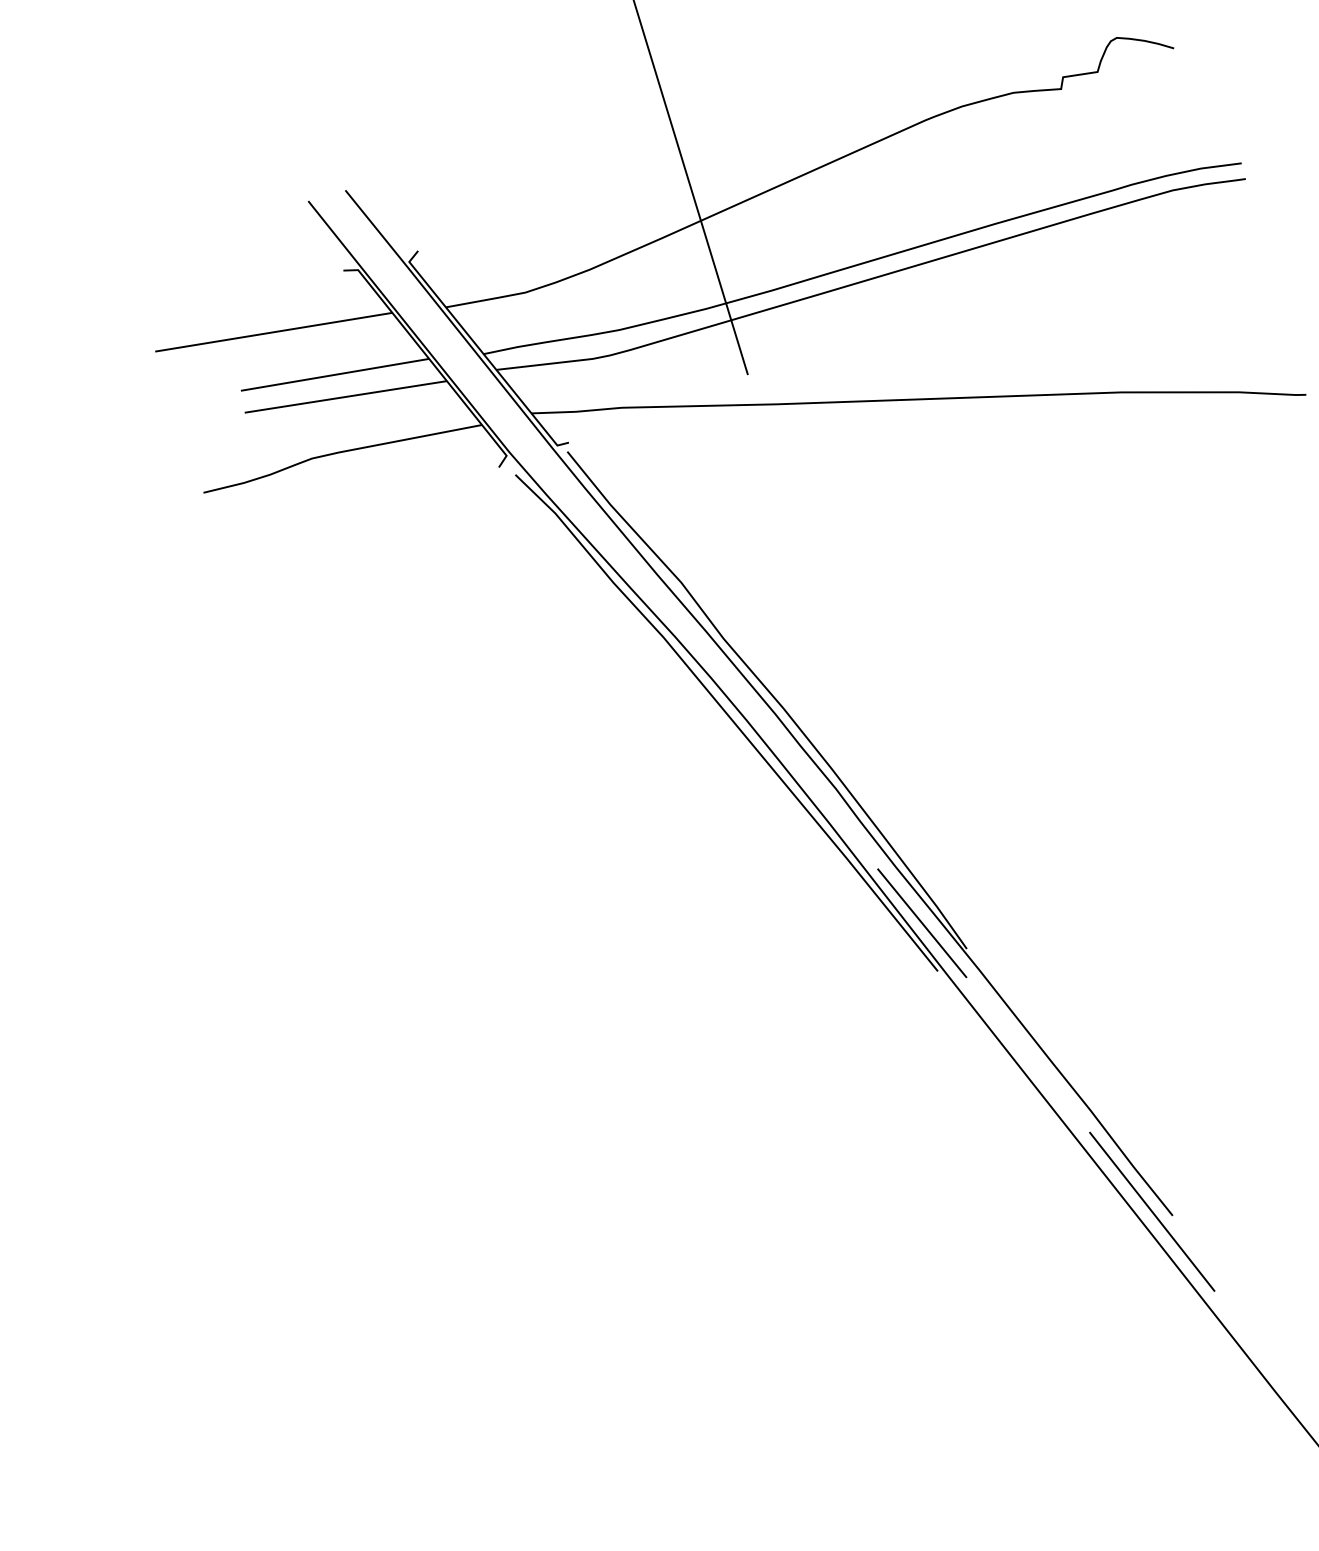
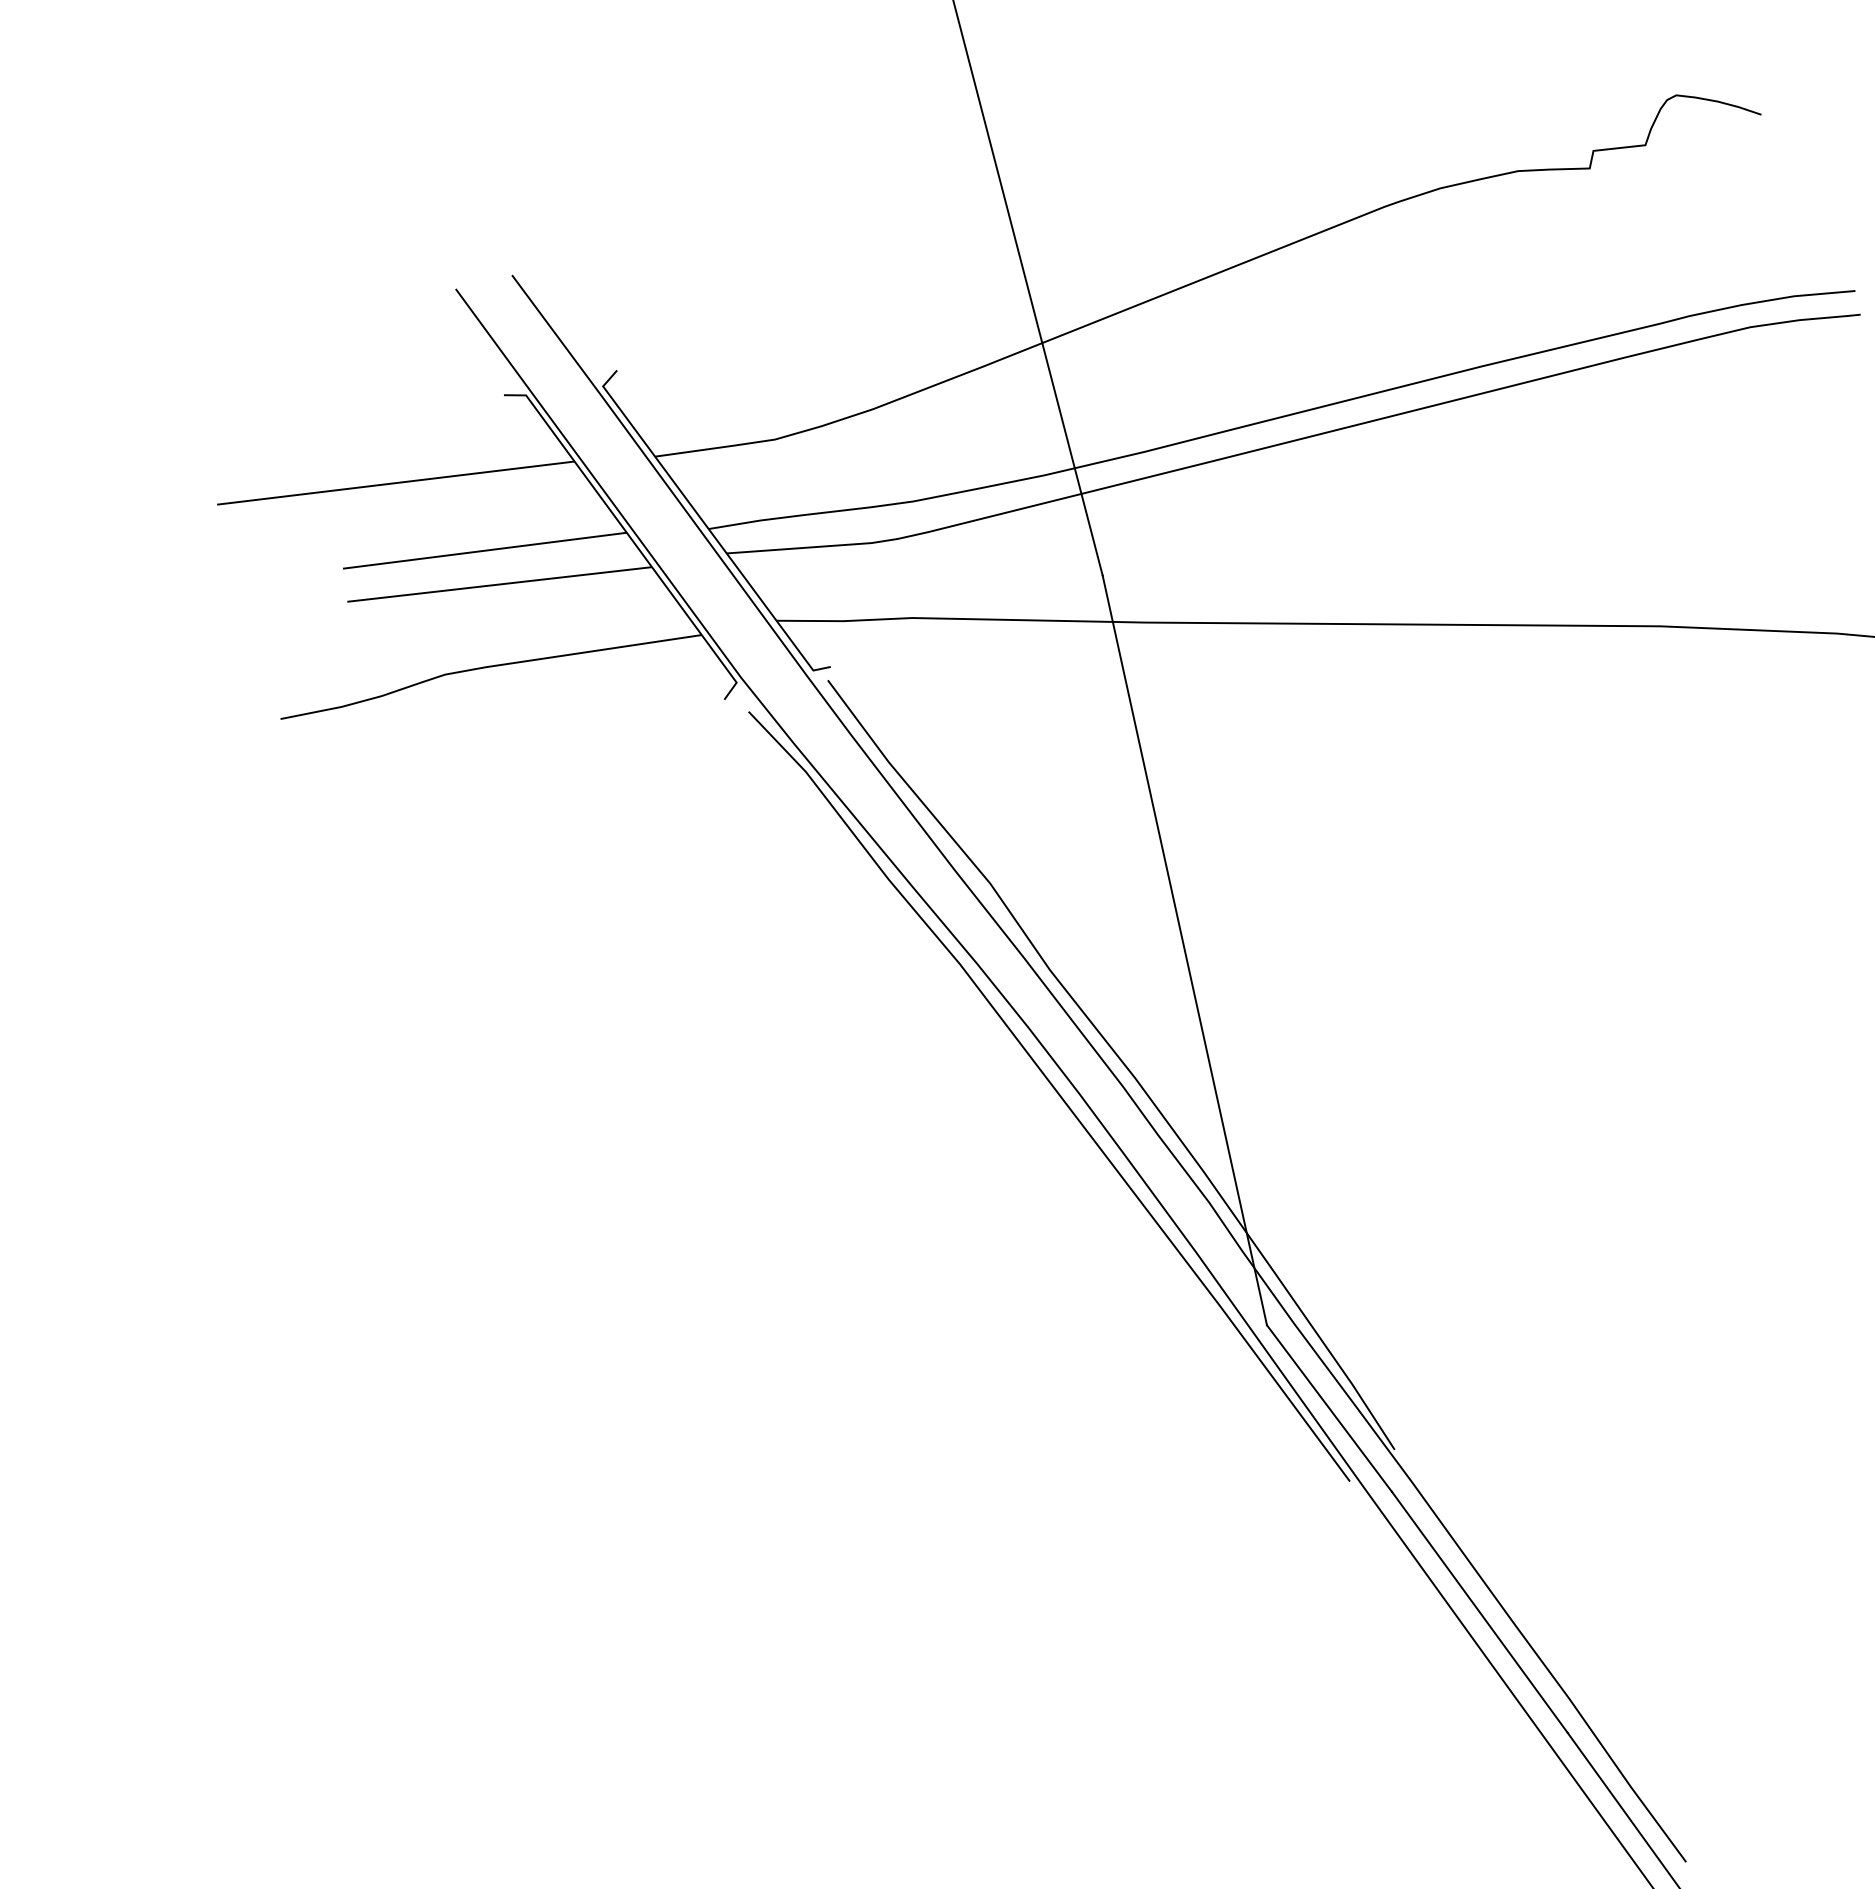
line: (812, 621) -> (1184, 949), added
line: (1028, 1054) -> (1480, 1611), added

